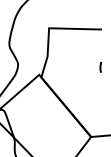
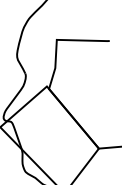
line: (100, 66) -> (108, 78), removed

